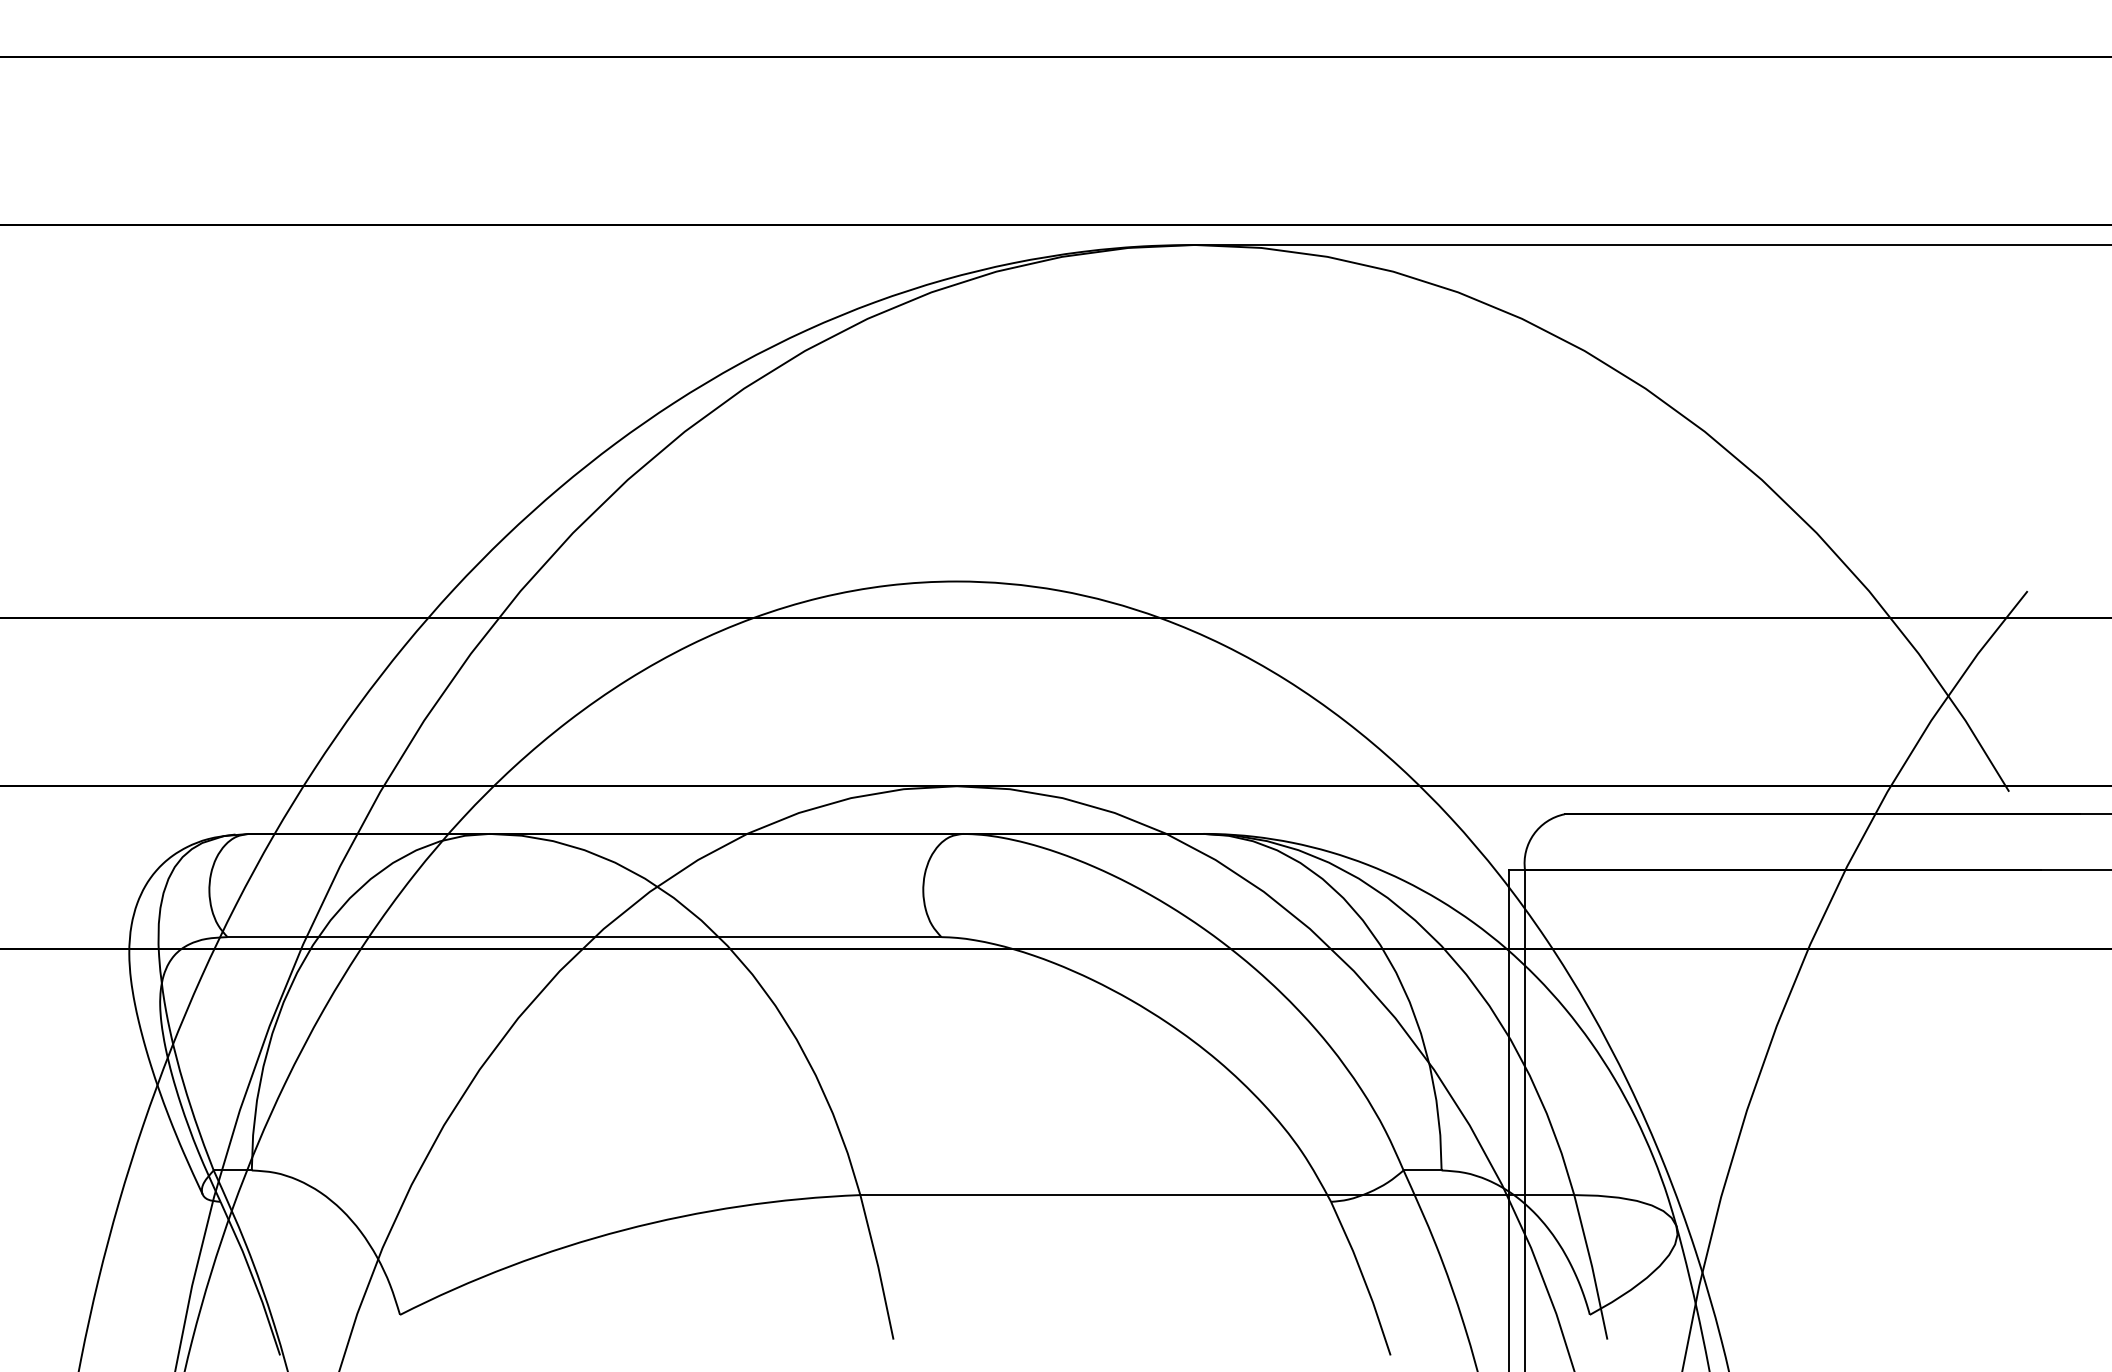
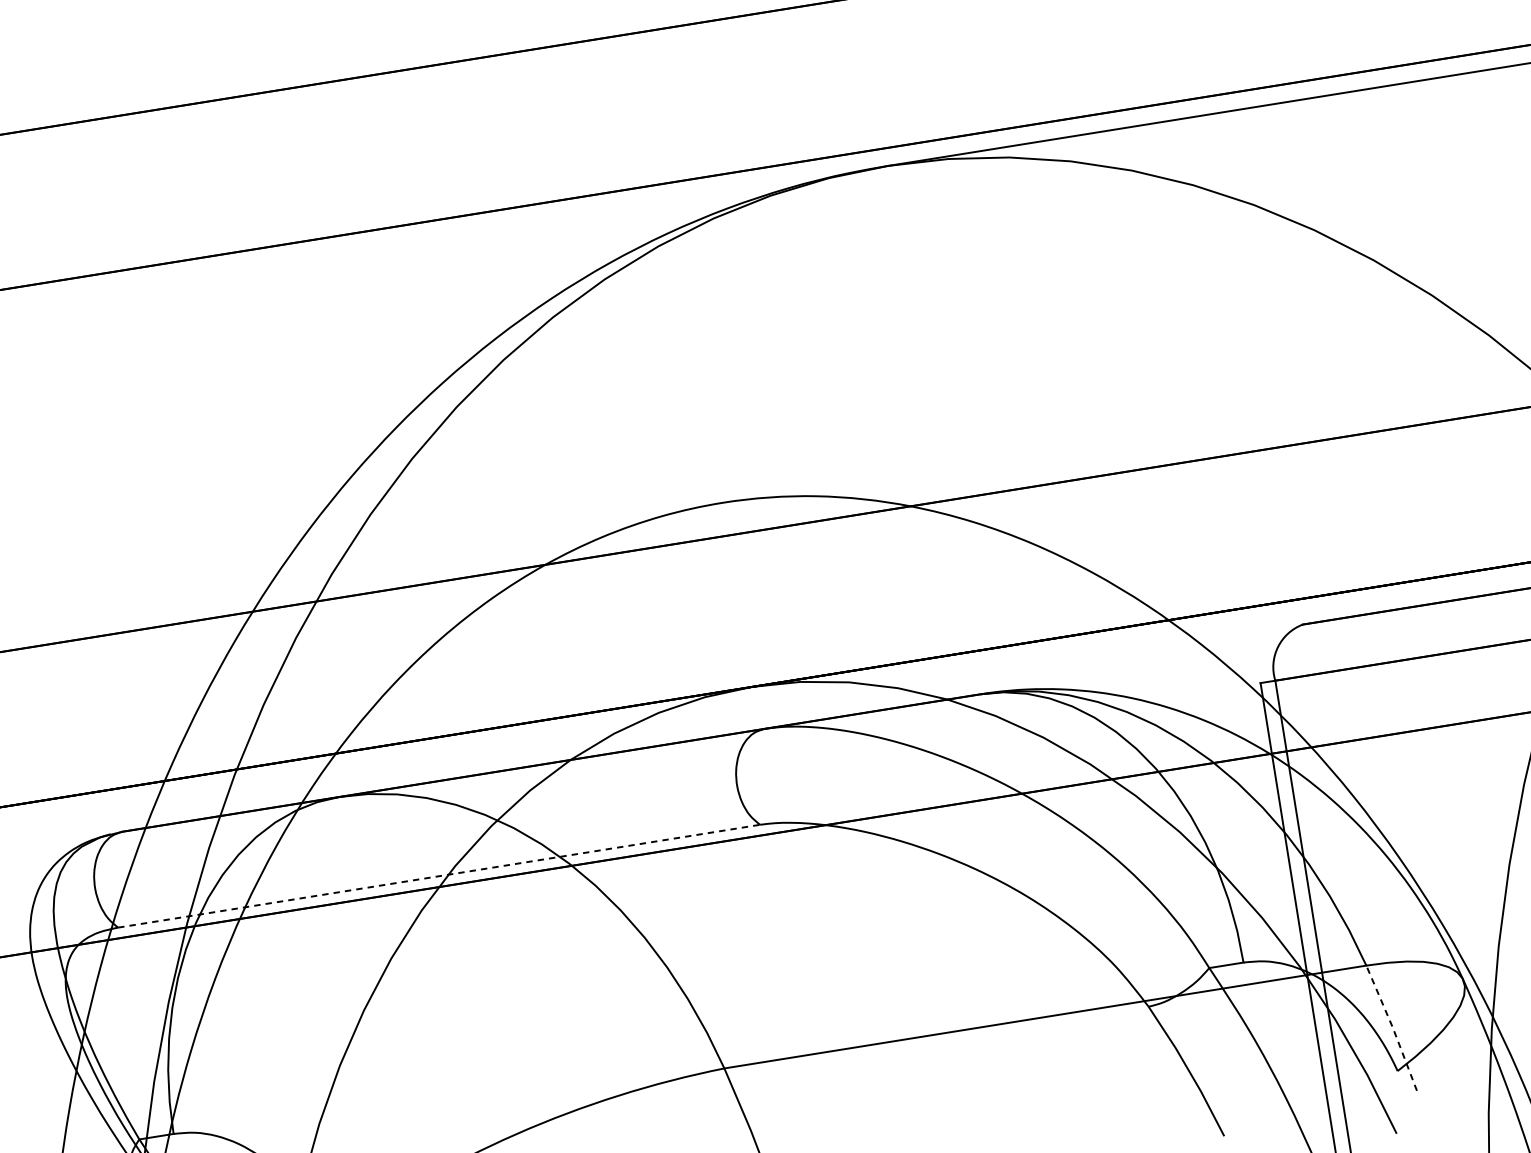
line: (584, 937) -> (439, 876), solid -> dashed
line: (1592, 1266) -> (1393, 1027), solid -> dashed

